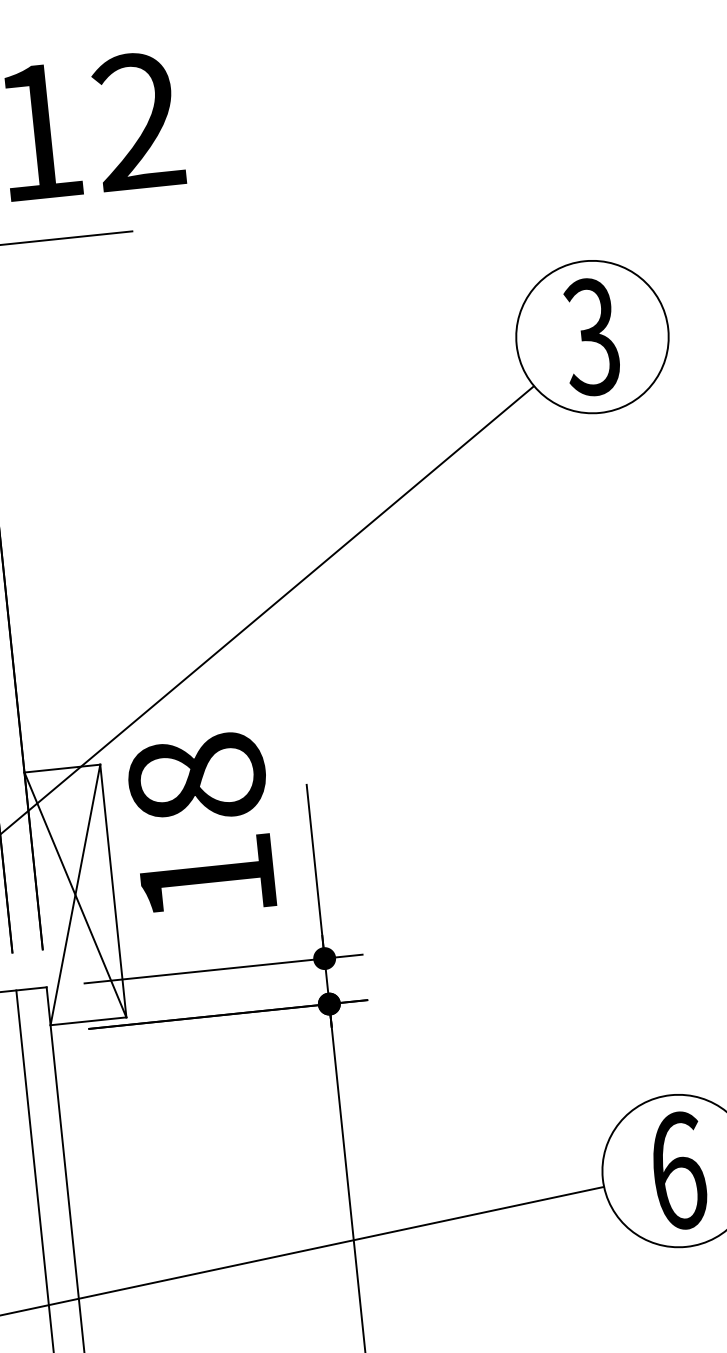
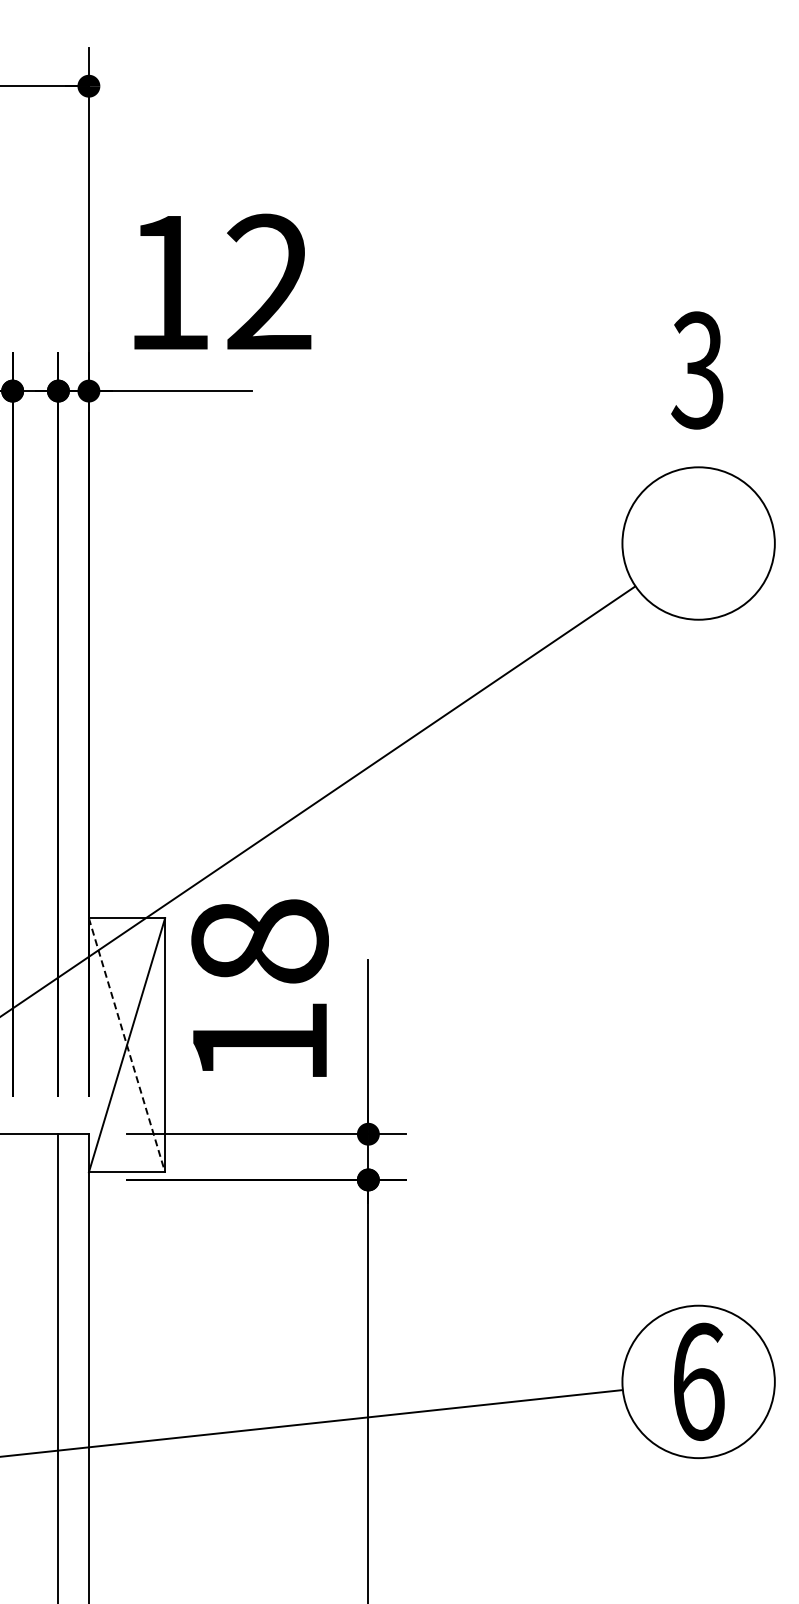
text: (591, 337) -> (697, 370), moved
line: (75, 895) -> (127, 1045), solid -> dashed

